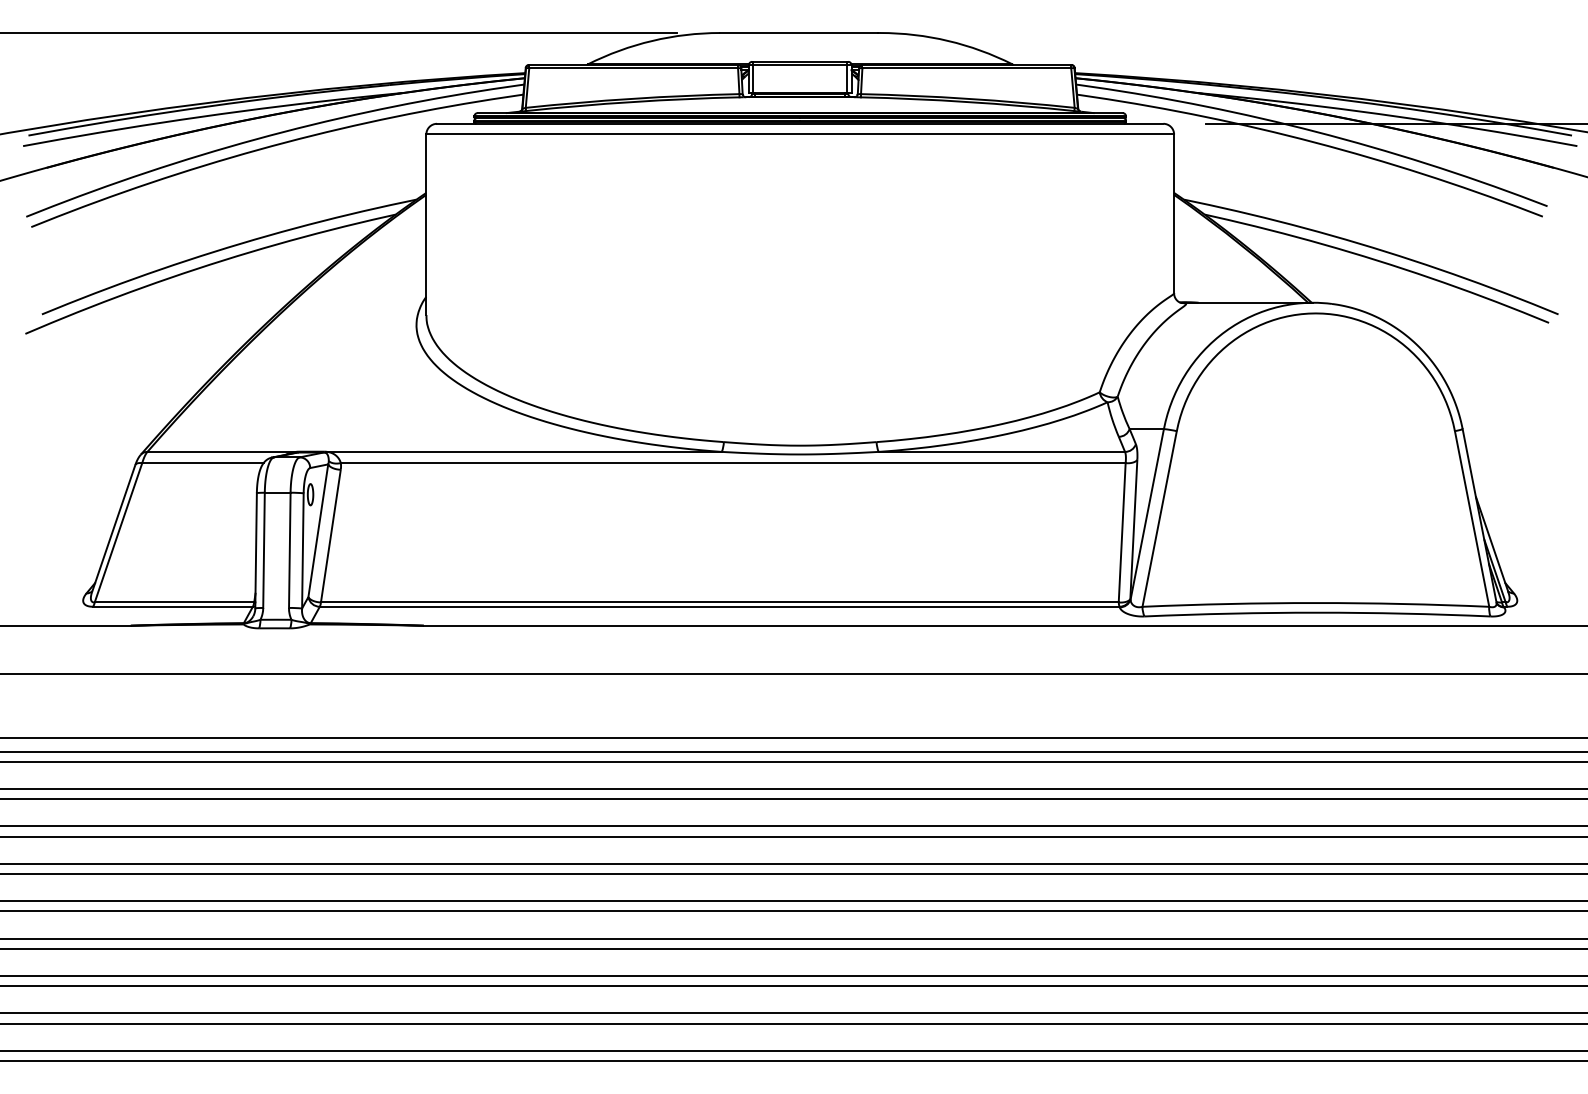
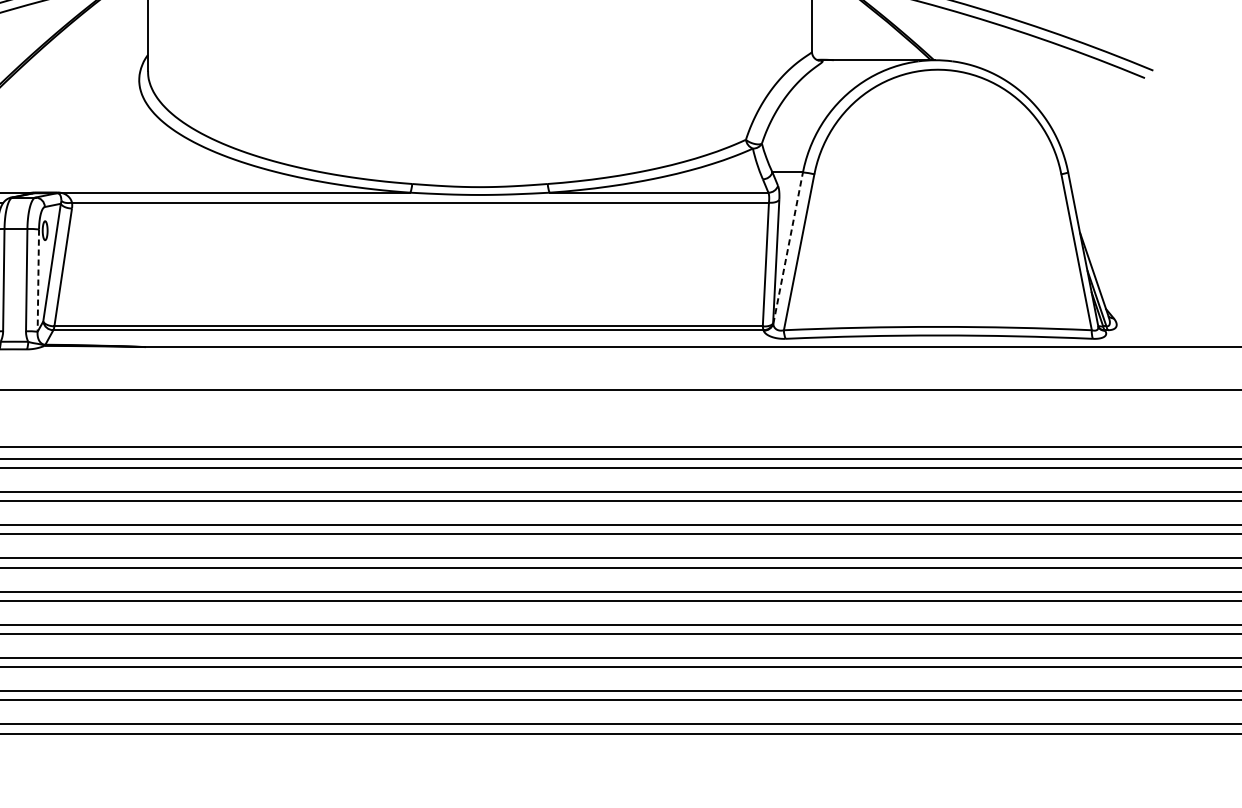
line: (1147, 514) -> (788, 248), solid -> dashed
line: (302, 550) -> (38, 280), solid -> dashed

